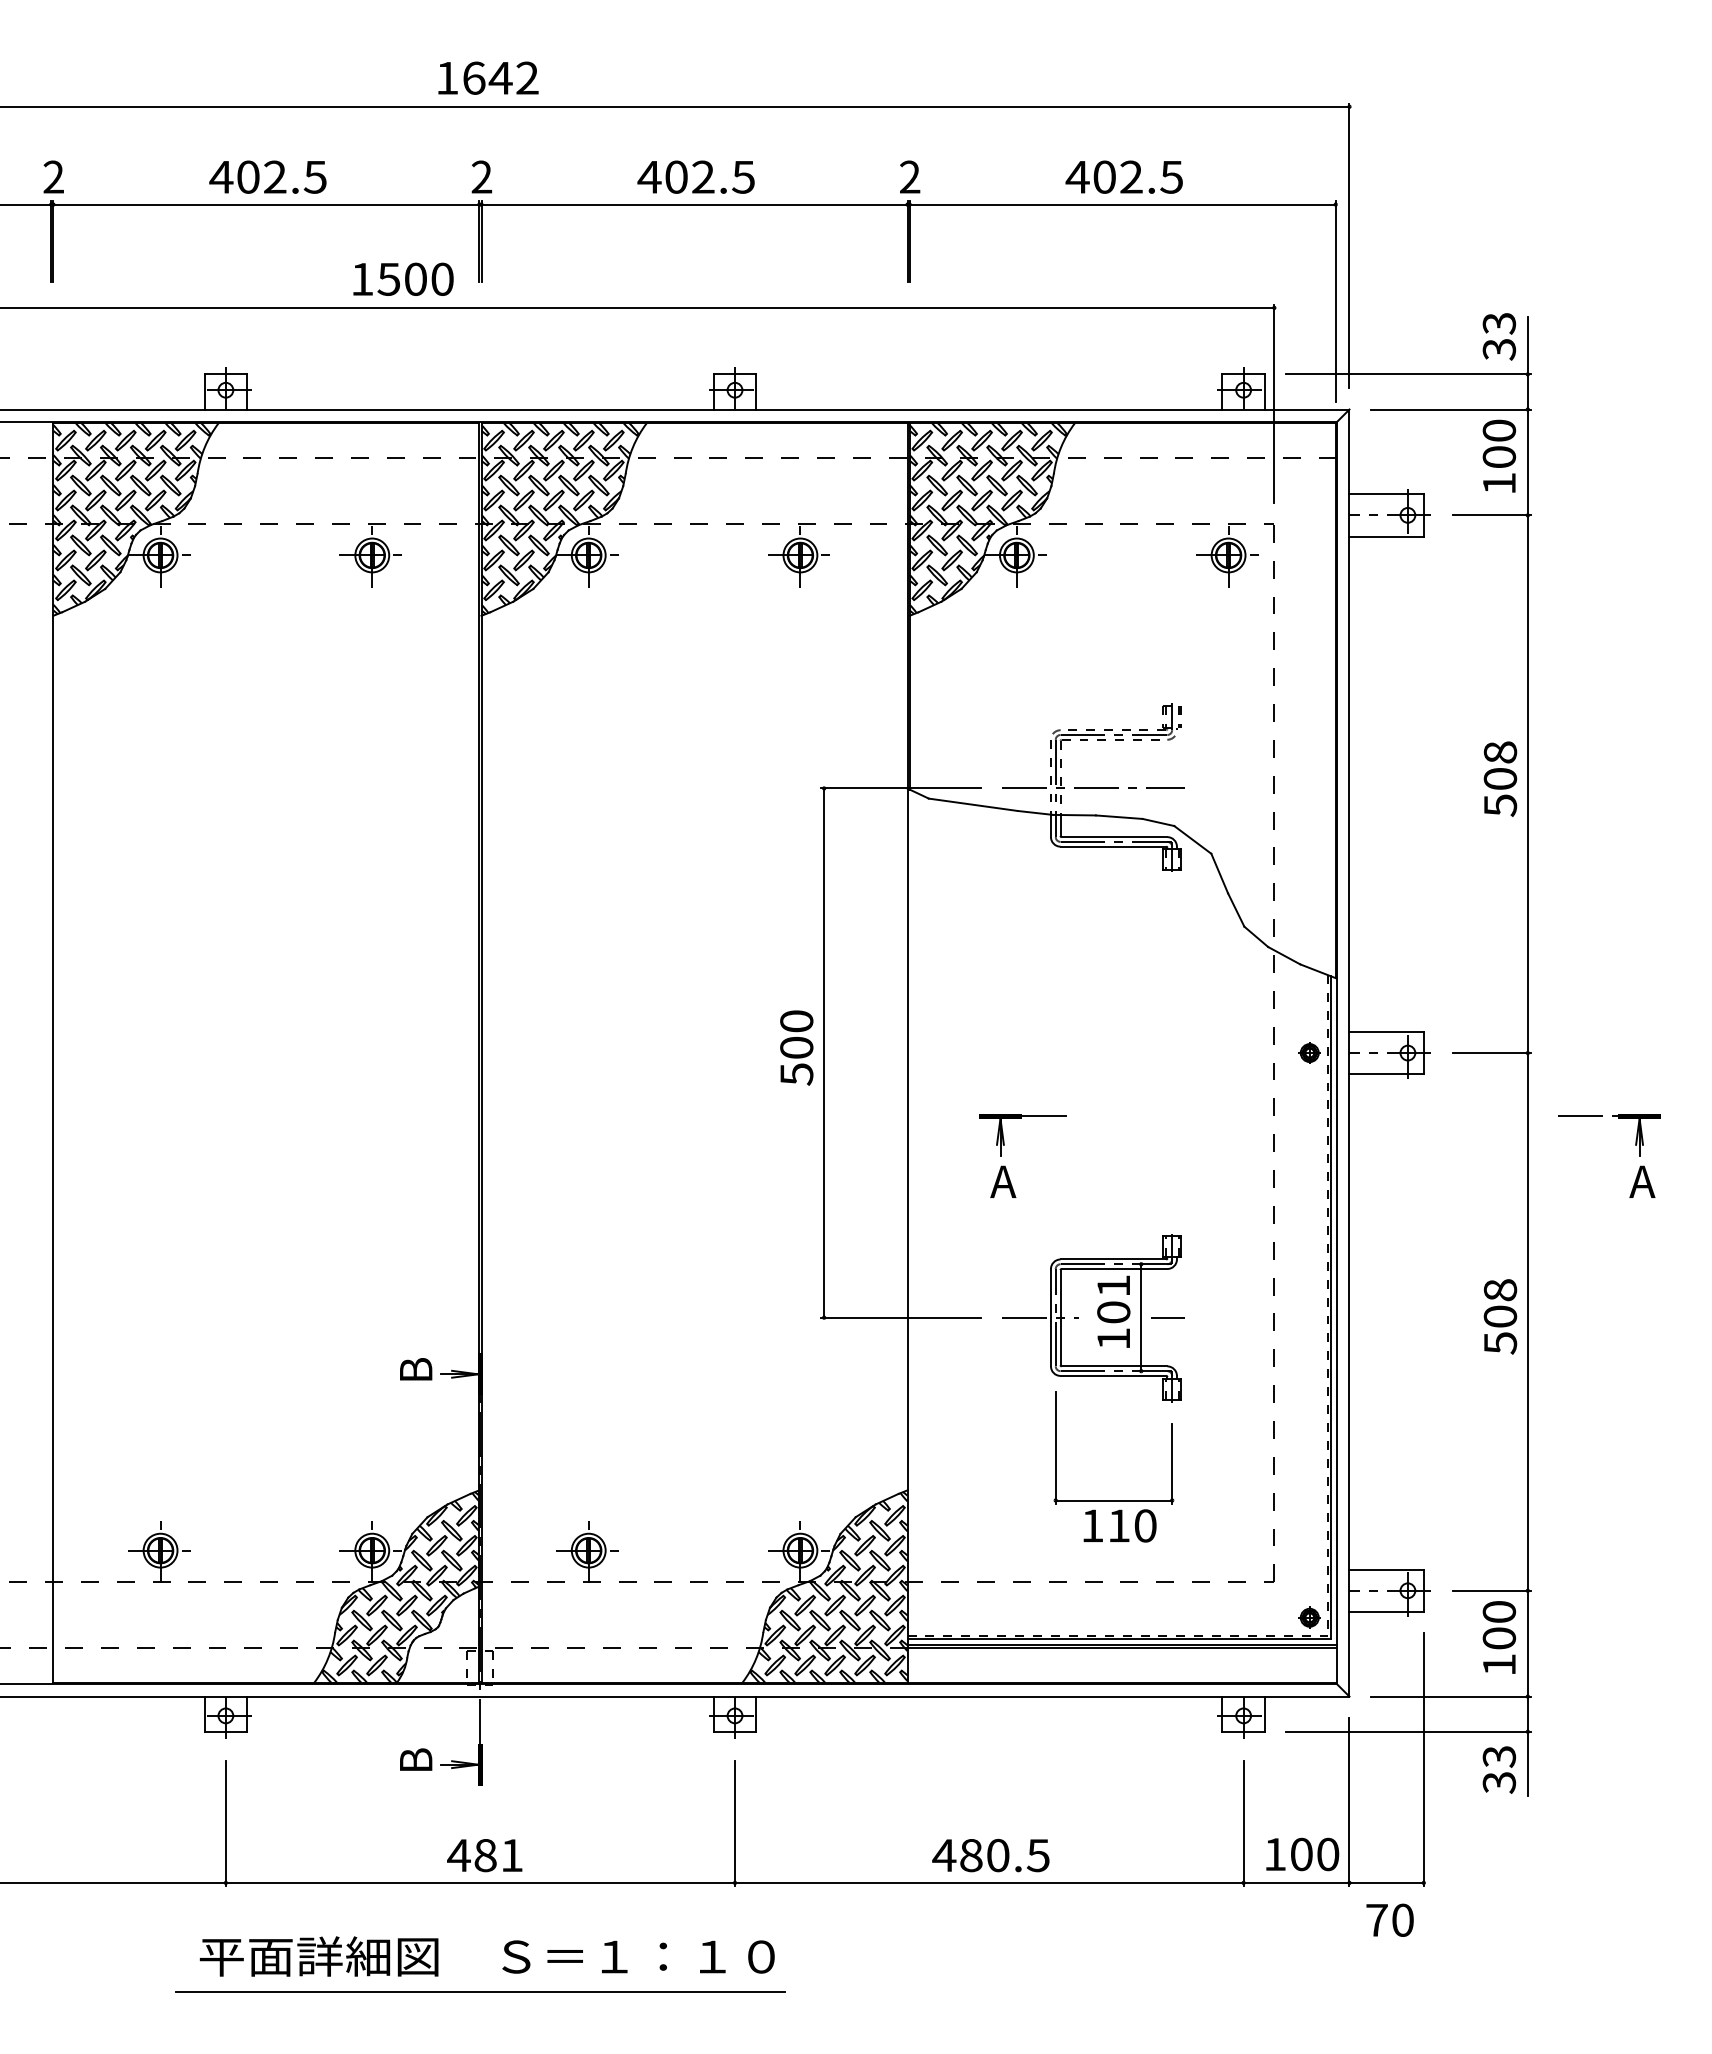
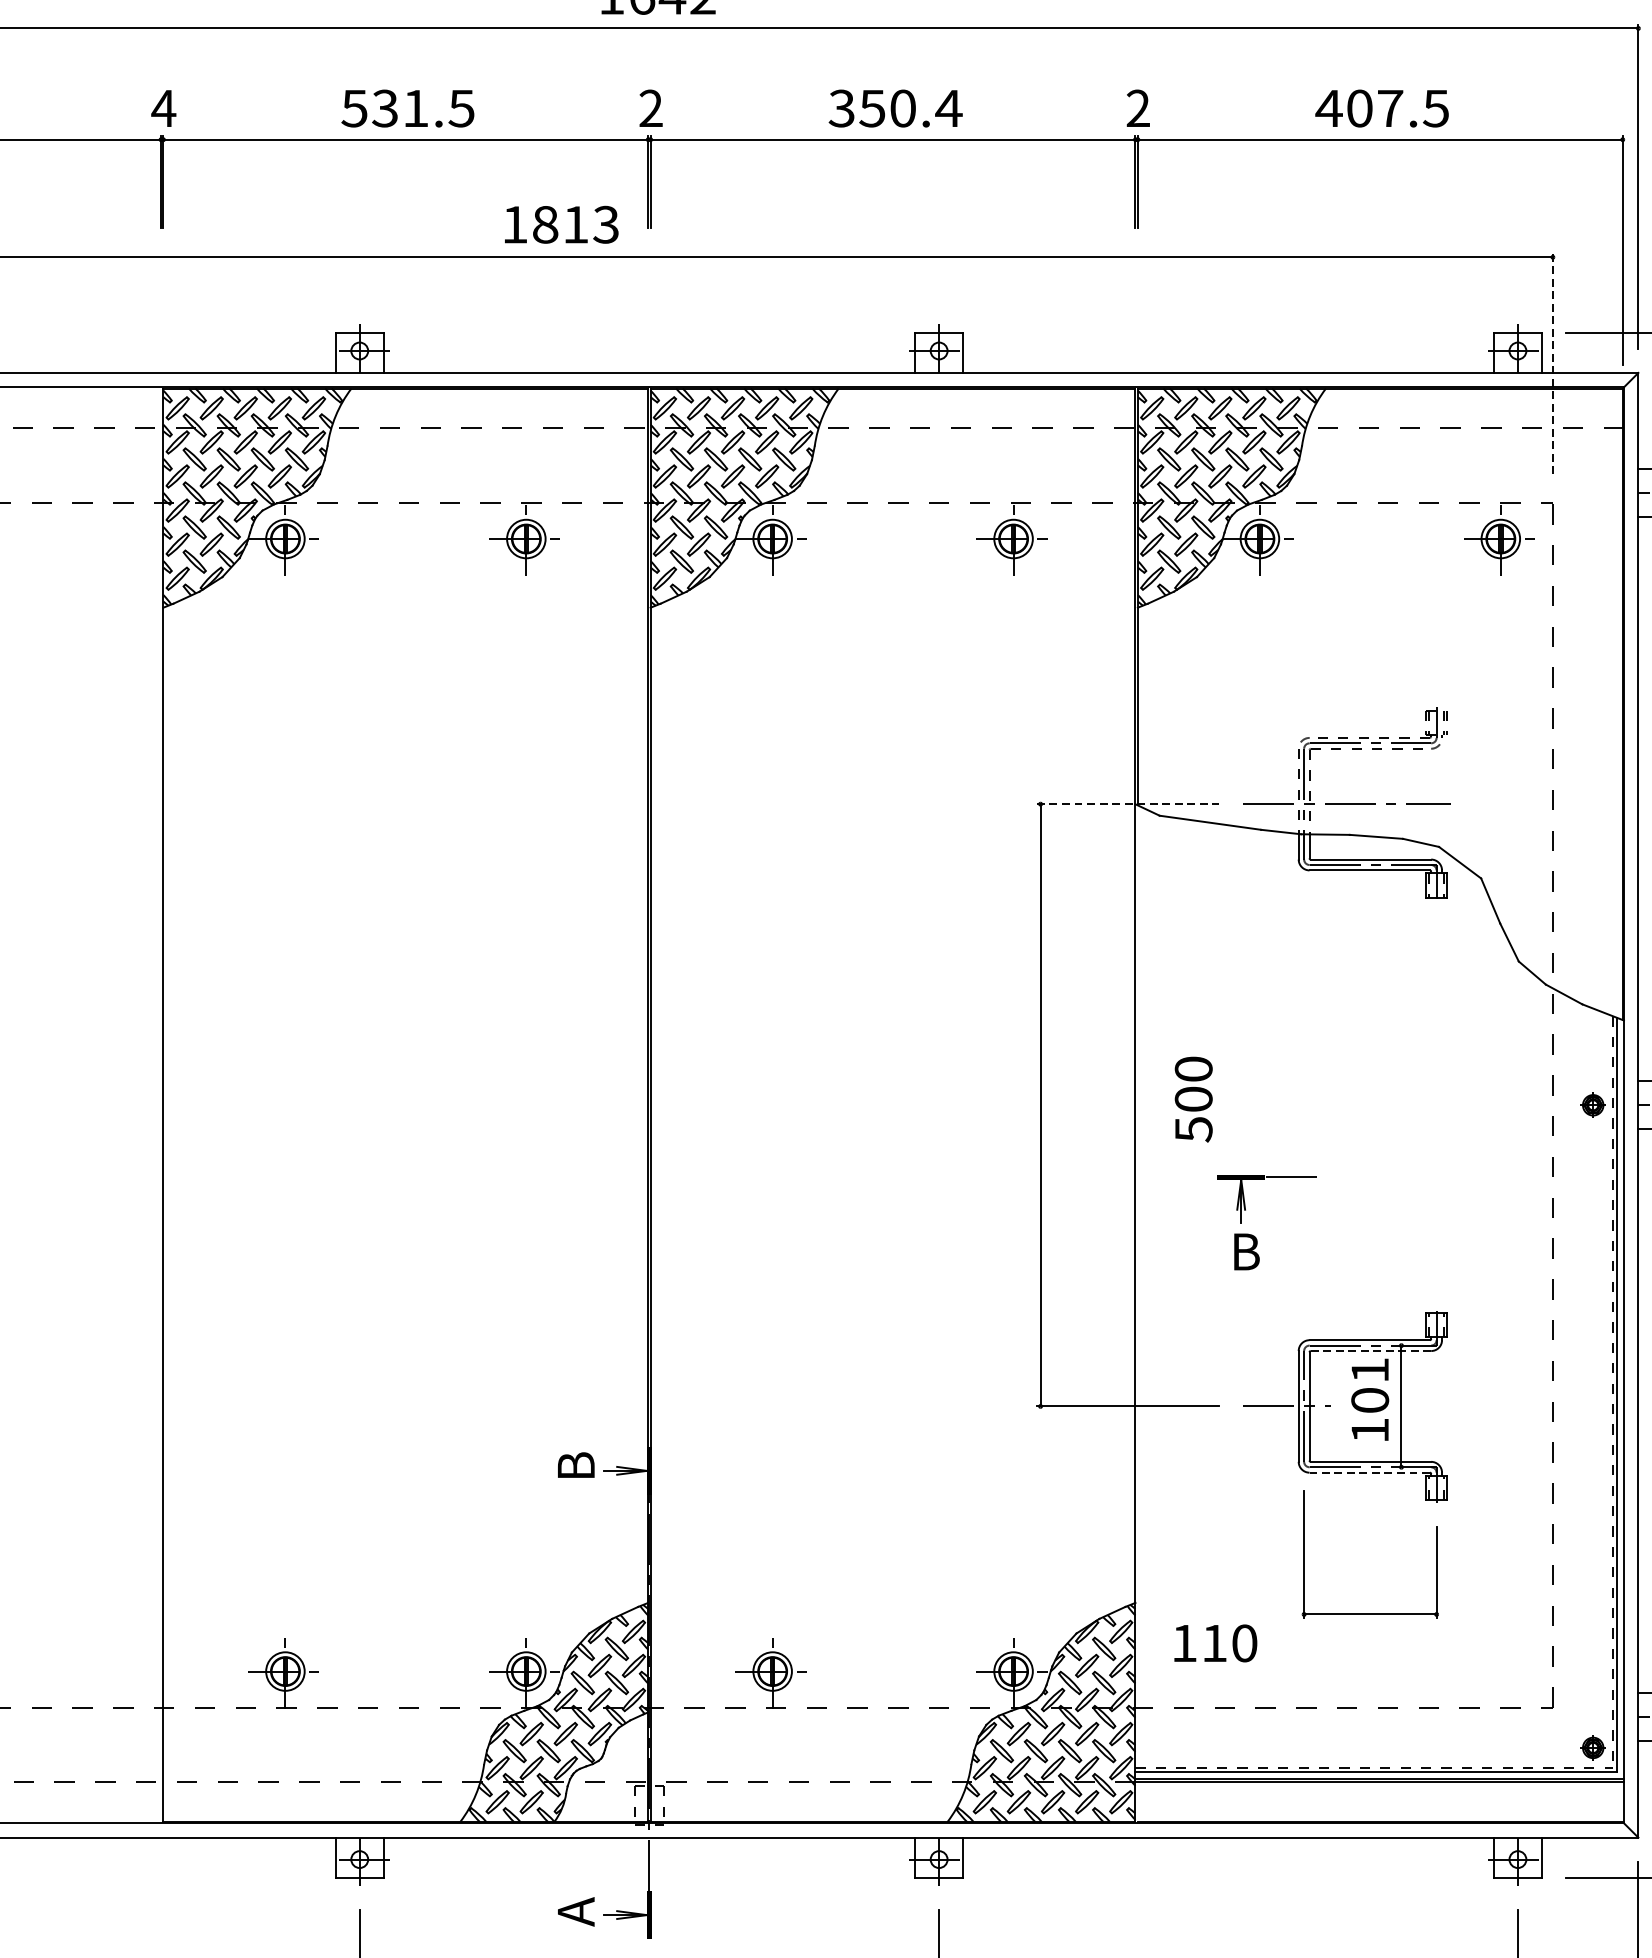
text: (53, 176) -> (163, 107), 2 -> 4
text: (247, 176) -> (384, 107), 402.5 -> 531.5
text: (696, 176) -> (895, 107), 402.5 -> 350.4
text: (1131, 176) -> (1390, 107), 402.5 -> 407.5
text: (415, 278) -> (575, 223), 1500 -> 1813
line: (1274, 403) -> (1553, 366), solid -> dashed
line: (901, 788) -> (1128, 804), solid -> dashed
text: (796, 1047) -> (1193, 1098), moved
text: (1003, 1181) -> (1244, 1251), A -> B
line: (1114, 1269) -> (1370, 1351), solid -> dashed
line: (1167, 1317) -> (1431, 1406), removed
line: (1113, 1375) -> (1369, 1472), solid -> dashed
text: (1119, 1525) -> (1215, 1642), moved
text: (416, 1761) -> (576, 1911), B -> A

